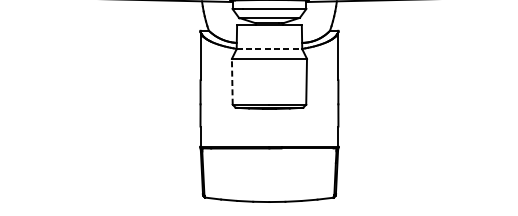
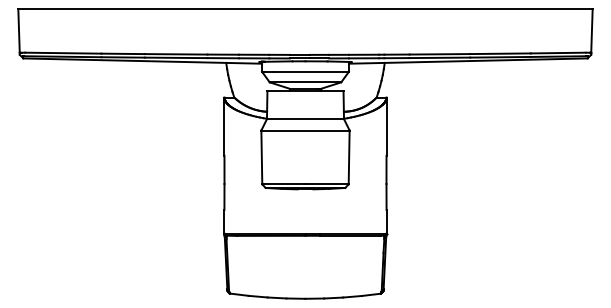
line: (269, 49) -> (305, 119), dashed -> solid
line: (232, 81) -> (261, 157), dashed -> solid

